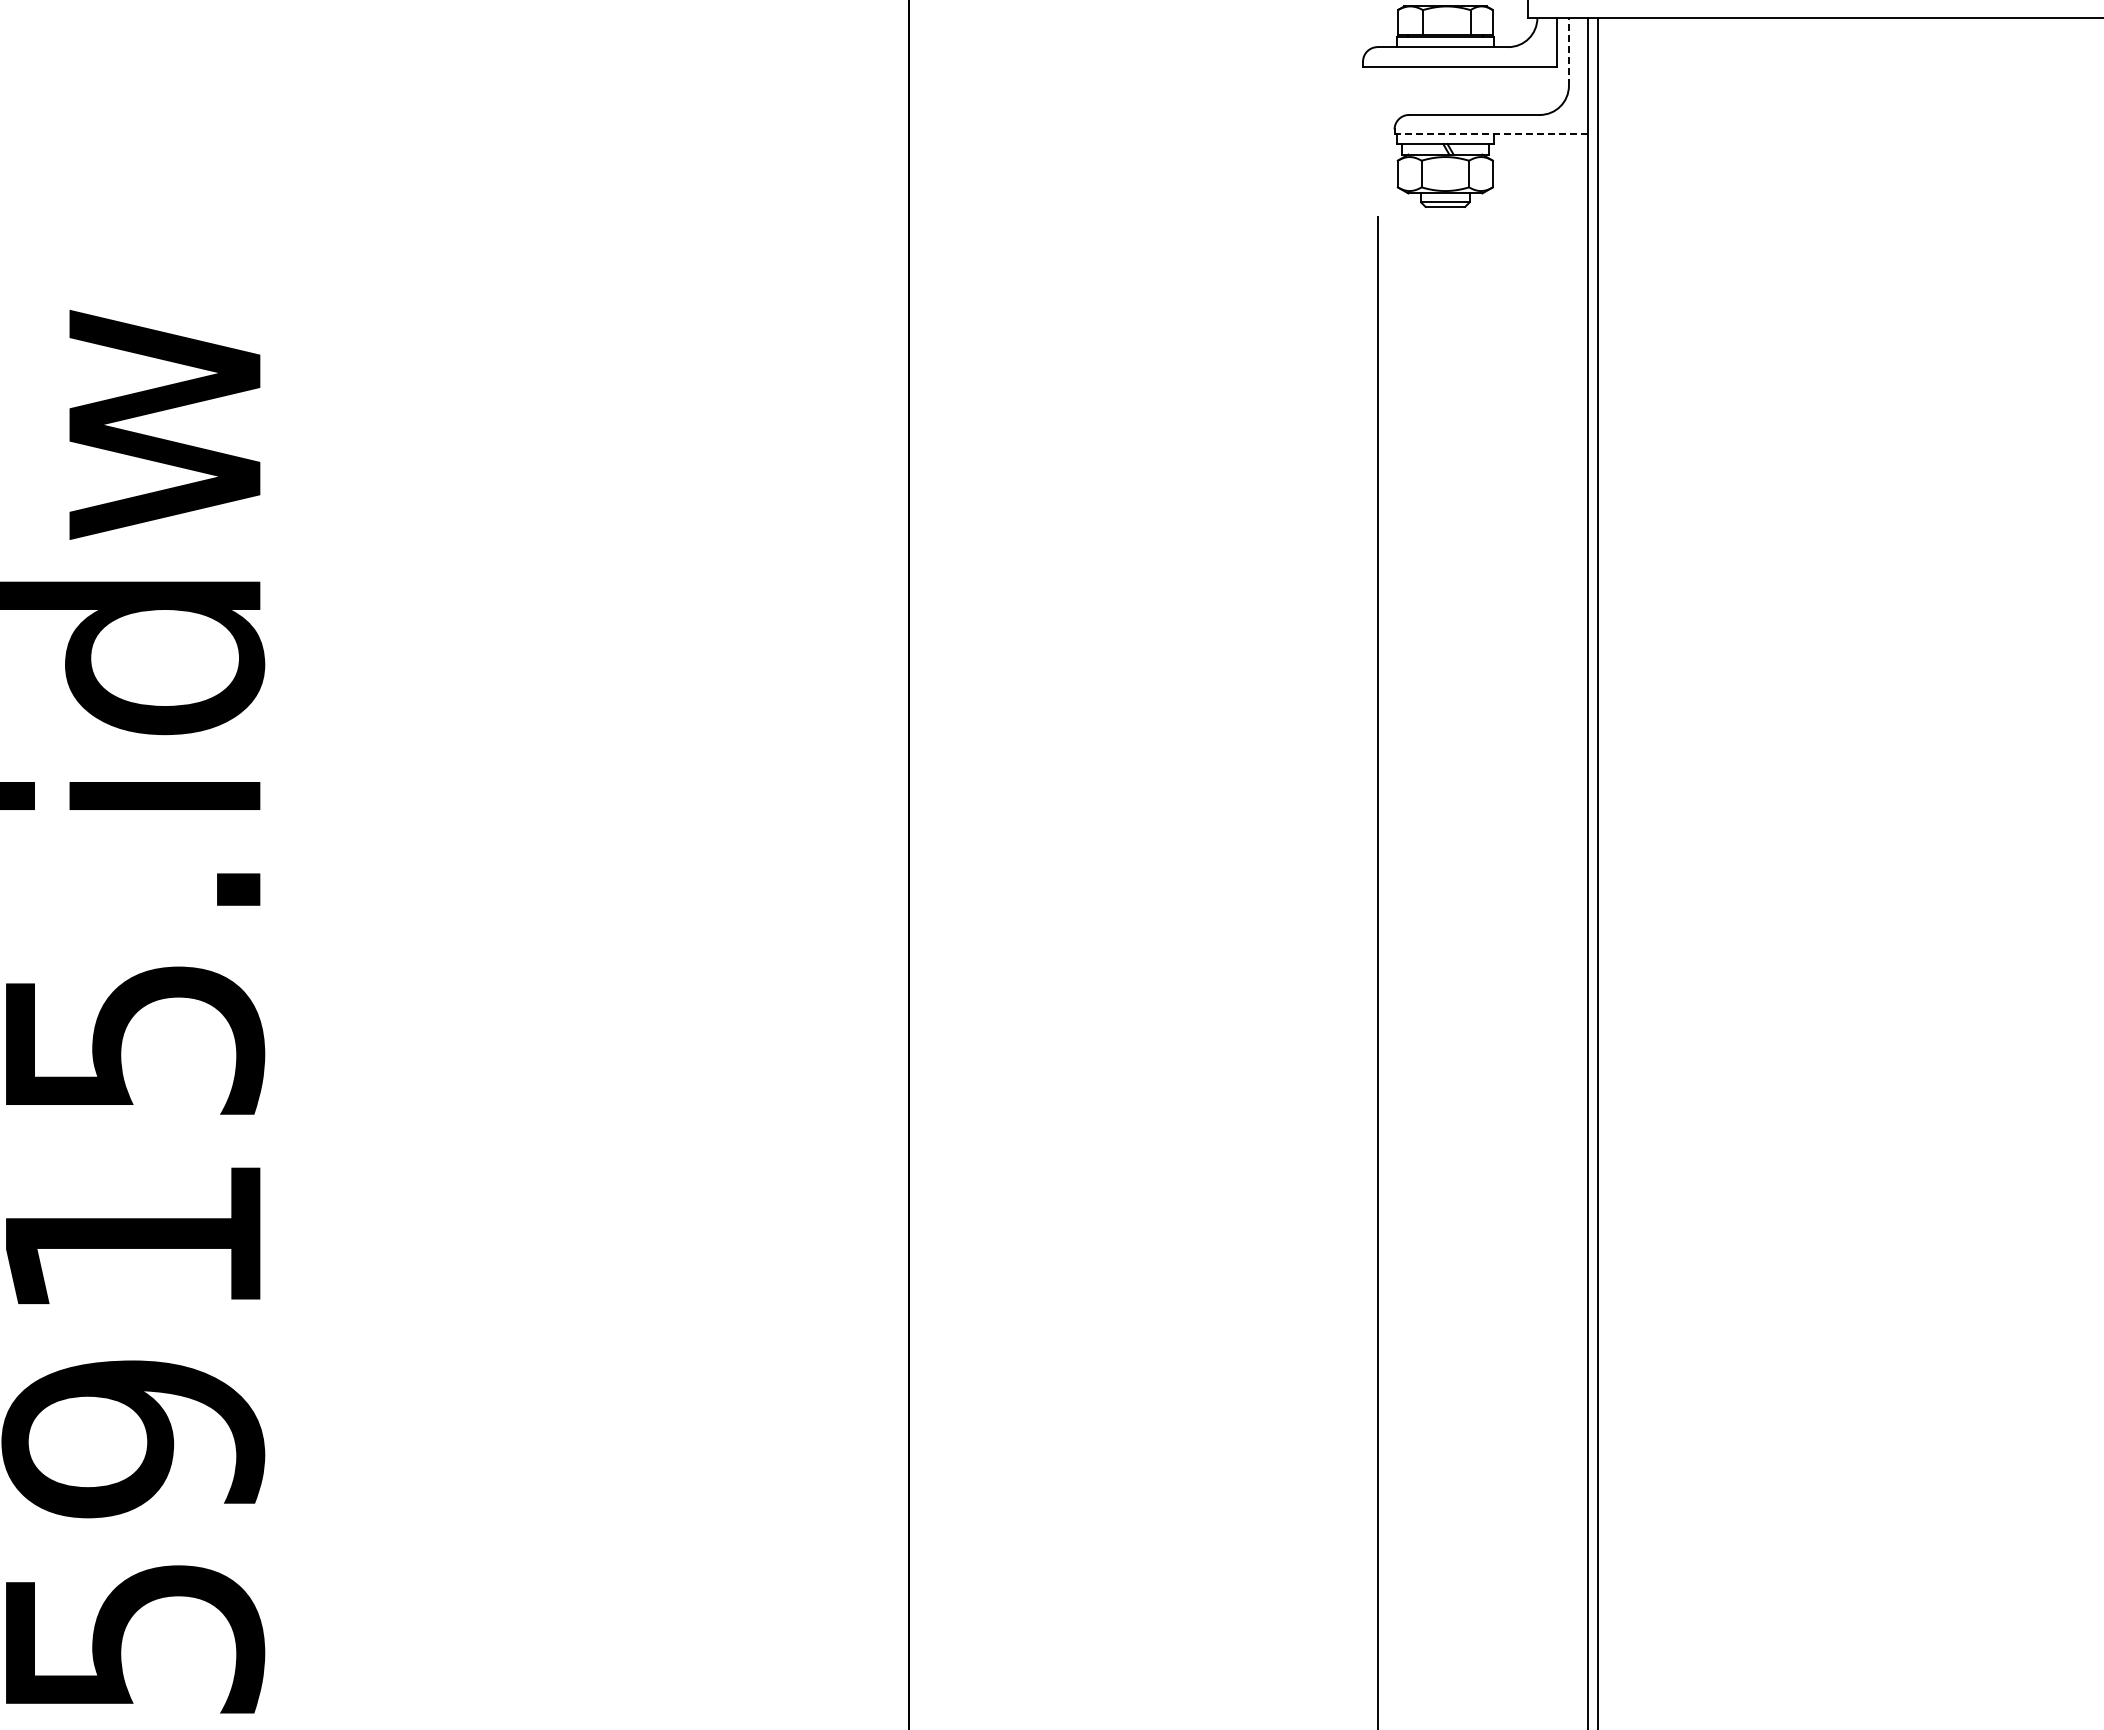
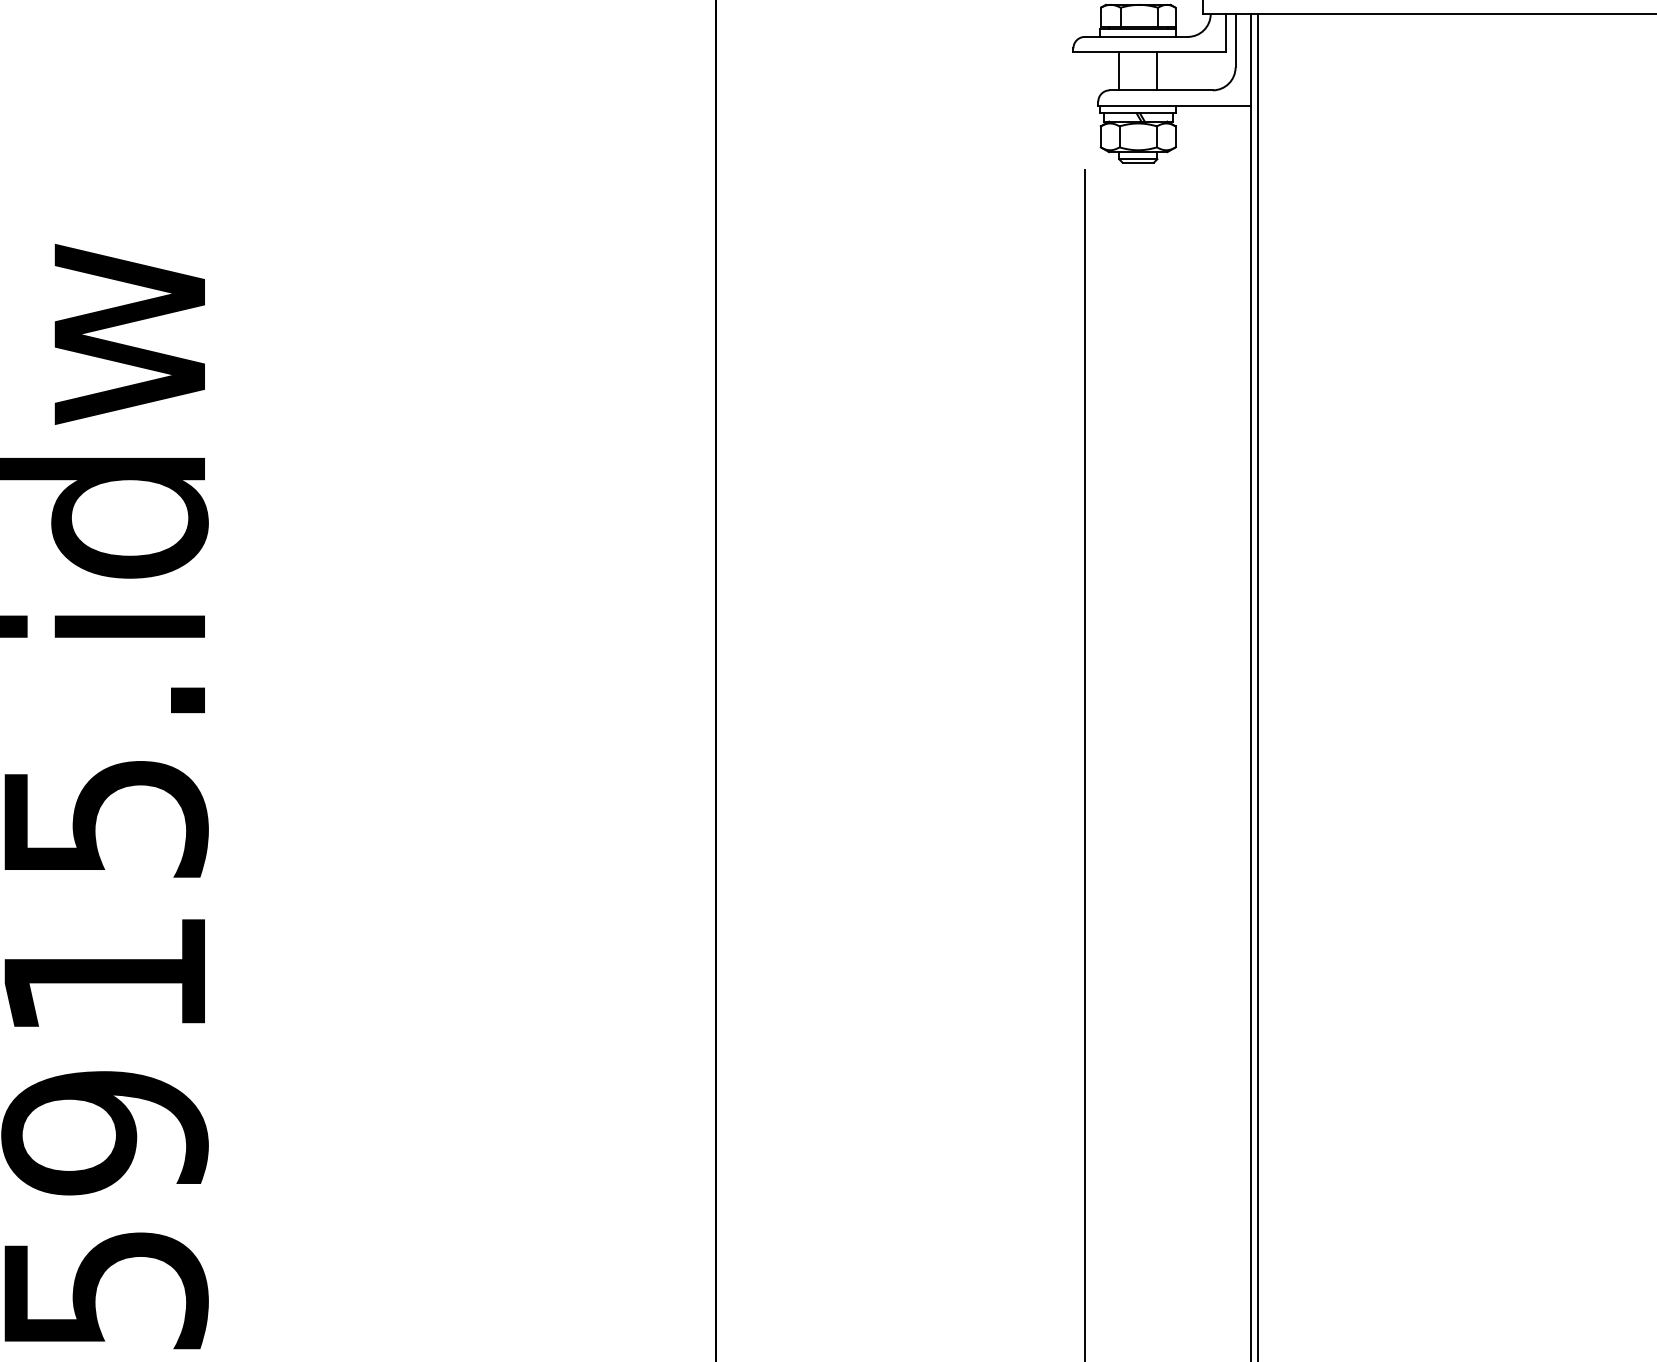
line: (1568, 51) -> (1235, 40), dashed -> solid
line: (1421, 90) -> (1119, 71), added
line: (1469, 90) -> (1157, 71), added
line: (1491, 134) -> (1174, 105), dashed -> solid

